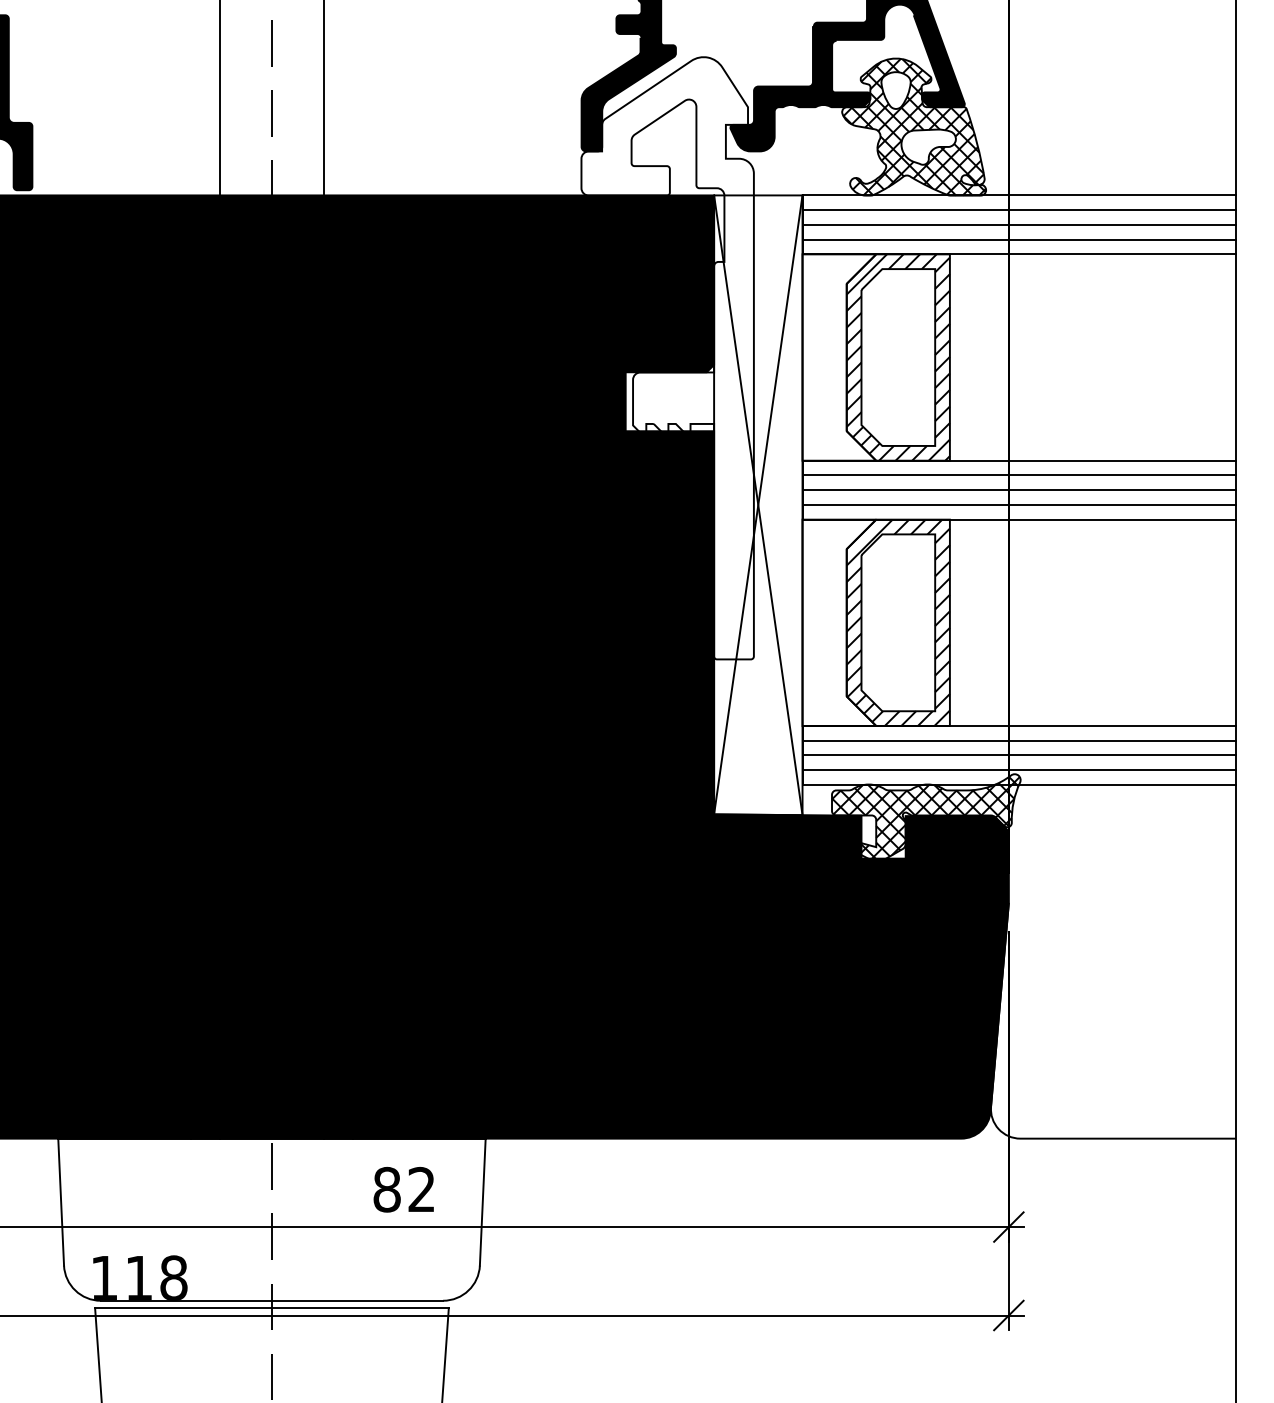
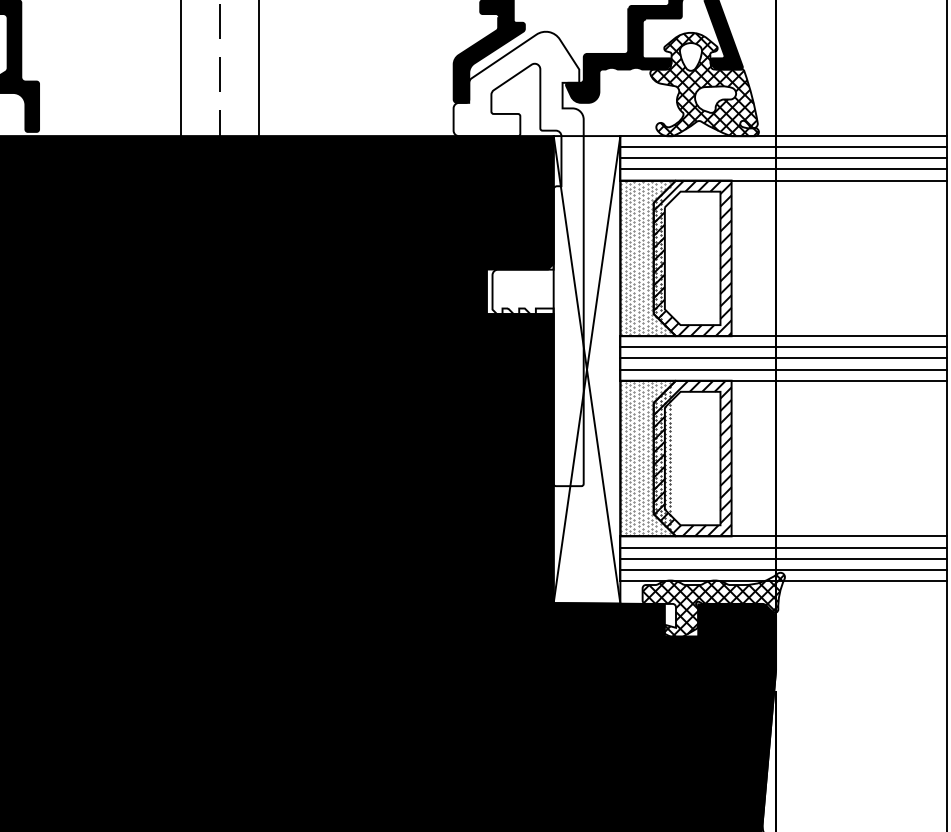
hatch: (838, 357) -> (647, 258), added
hatch: (838, 621) -> (647, 457), added

